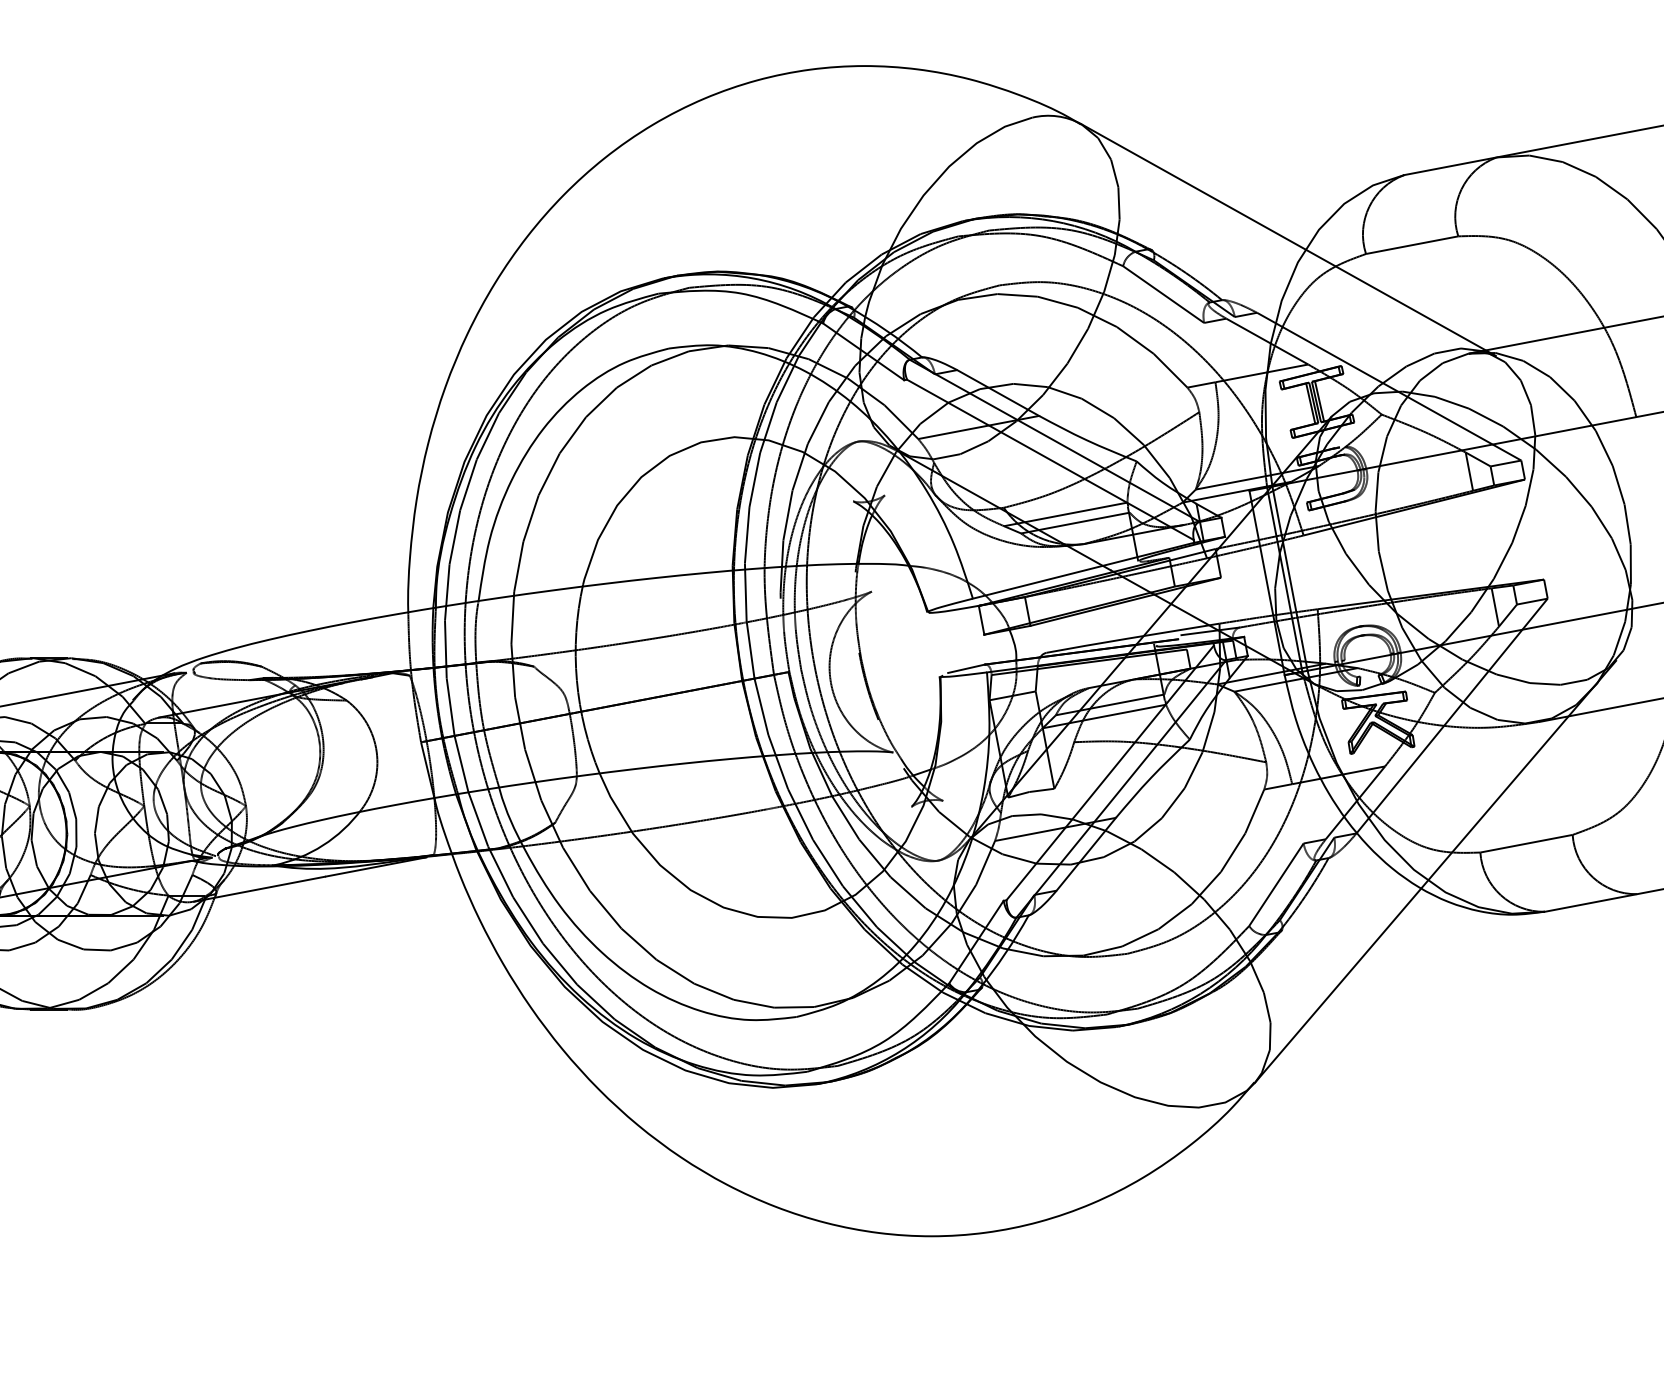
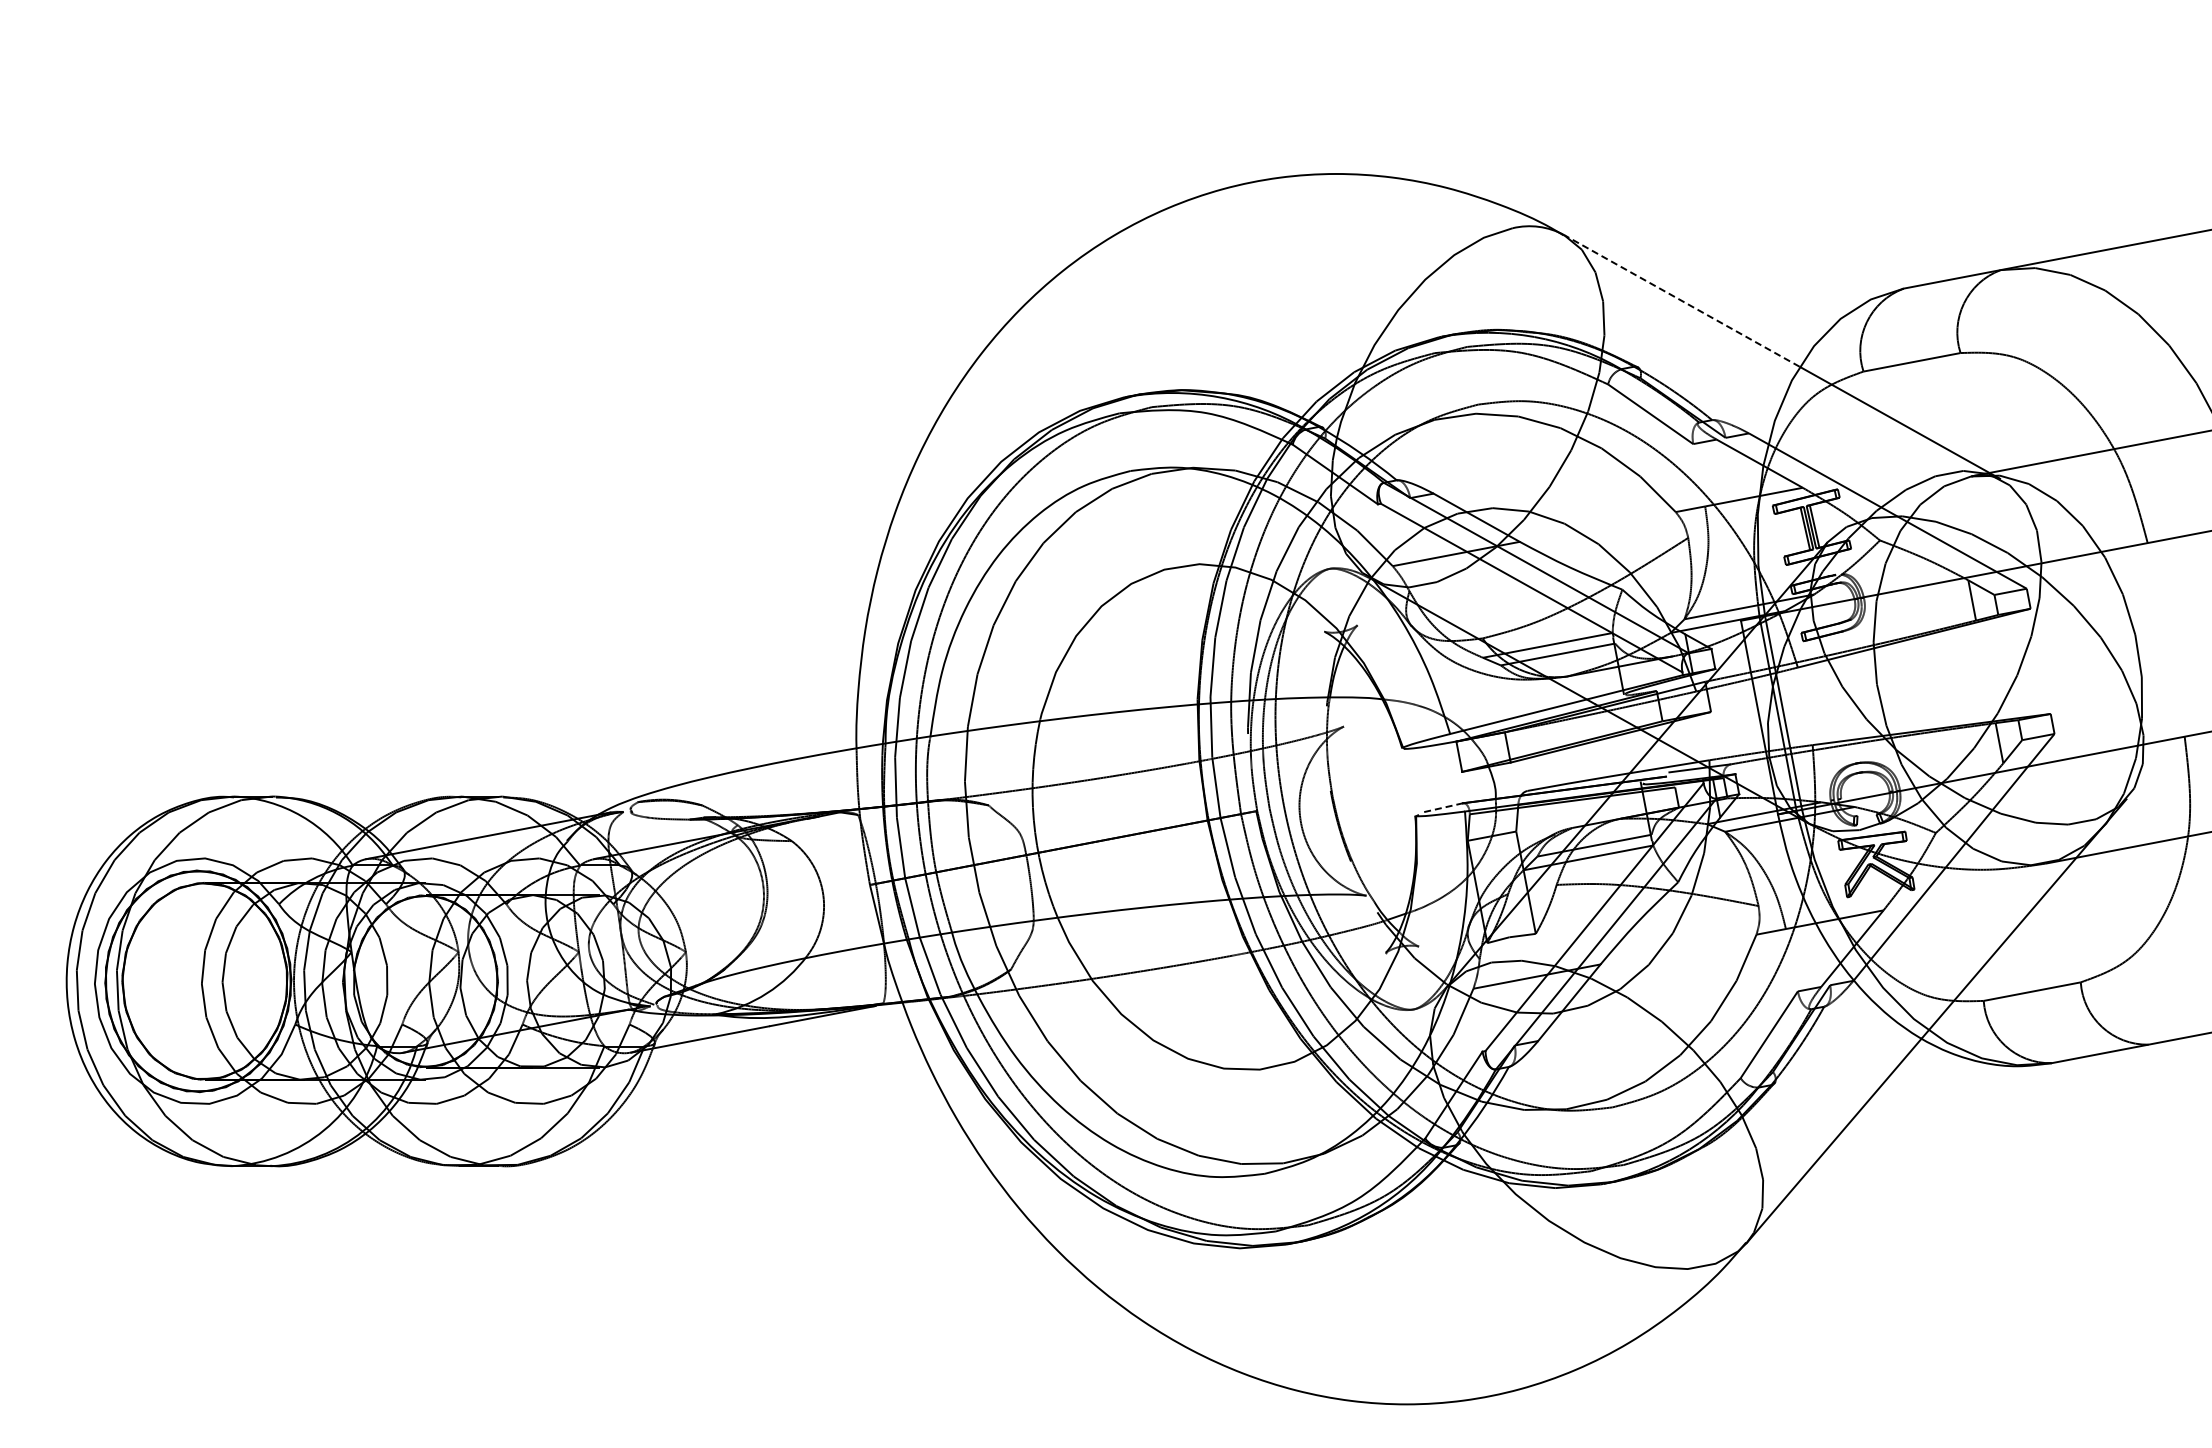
line: (1192, 186) -> (1681, 300), solid -> dashed
line: (966, 668) -> (1443, 807), solid -> dashed

